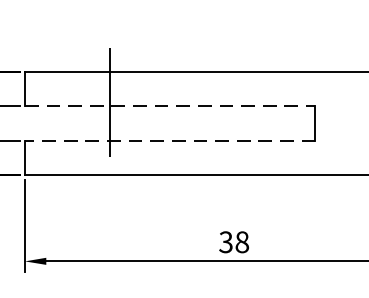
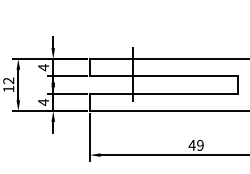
line: (169, 106) -> (163, 76), dashed -> solid
line: (169, 140) -> (163, 93), dashed -> solid
text: (232, 240) -> (195, 144), 38 -> 49

